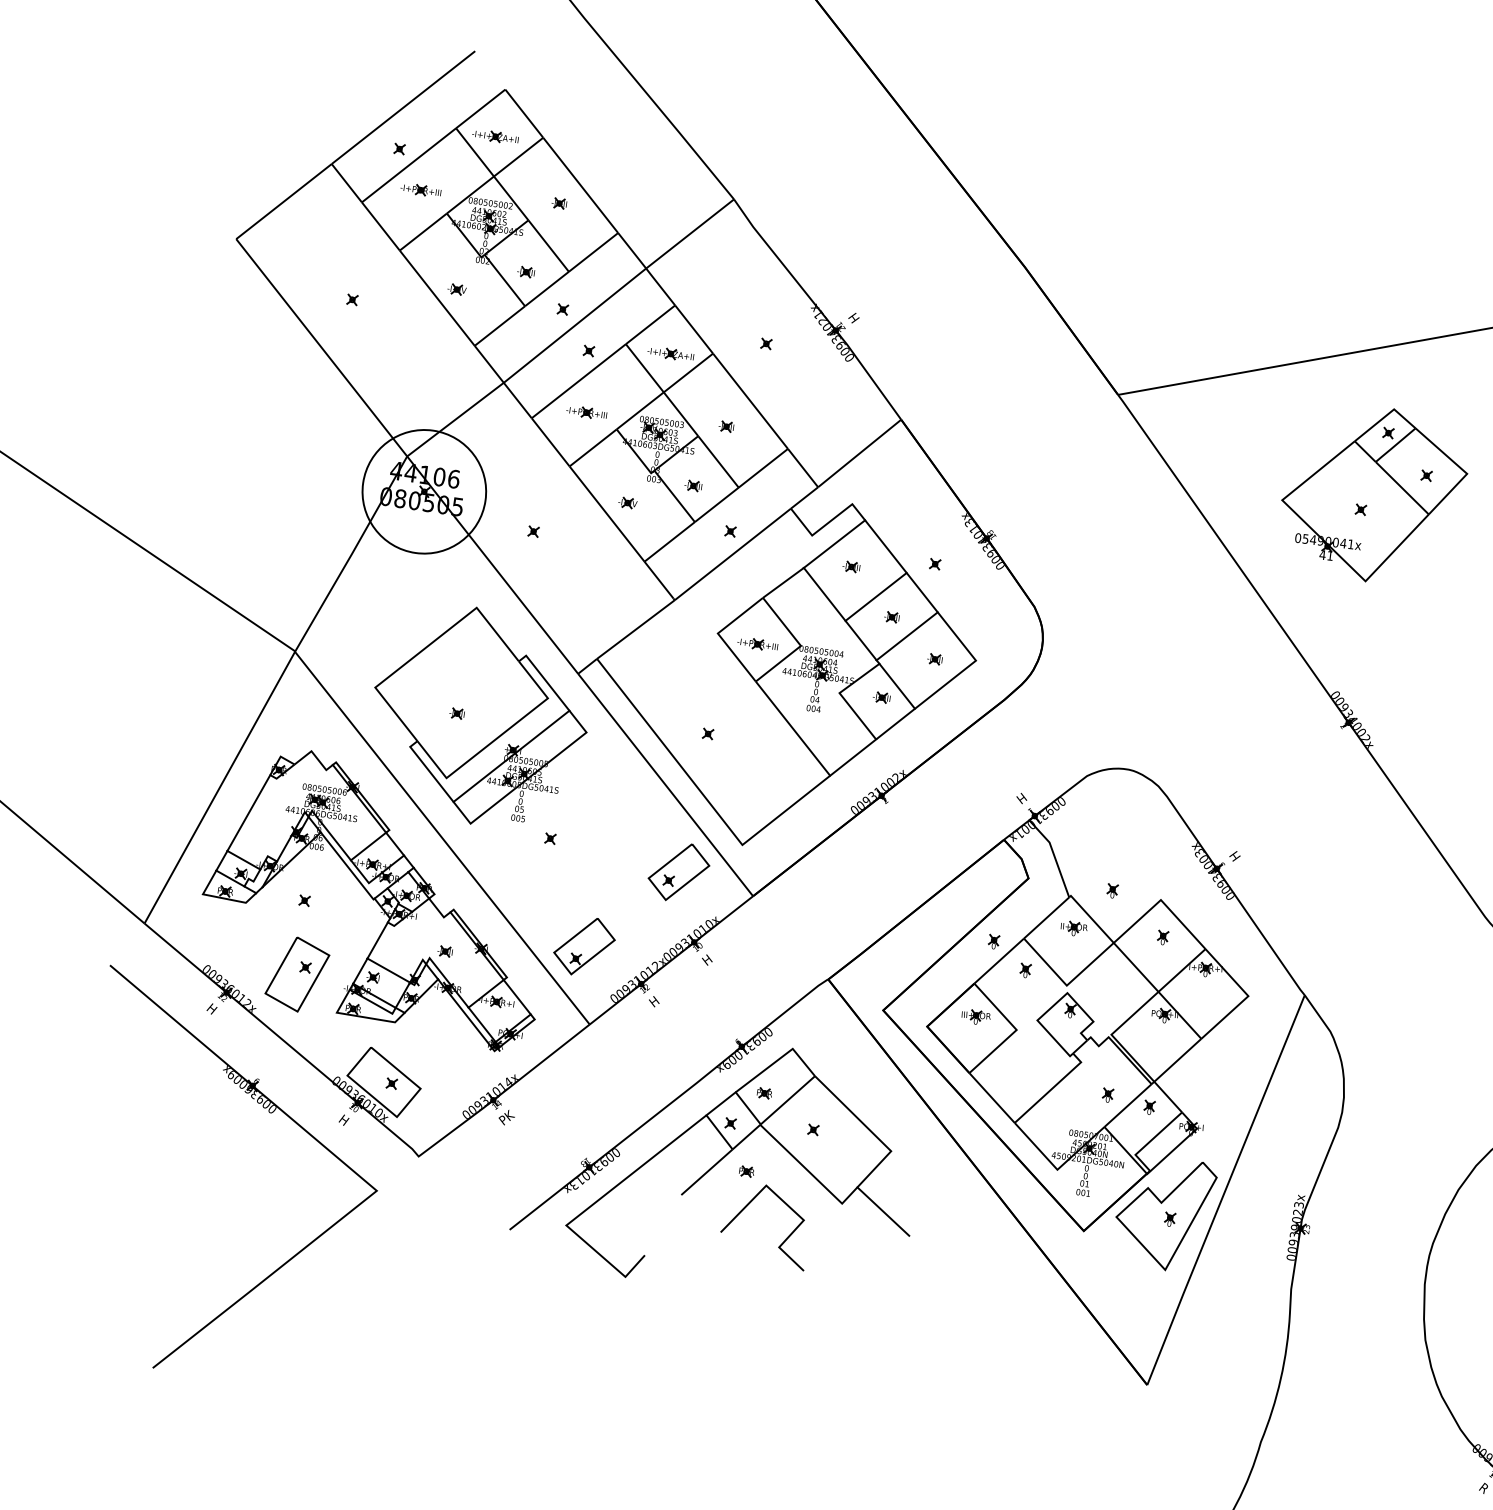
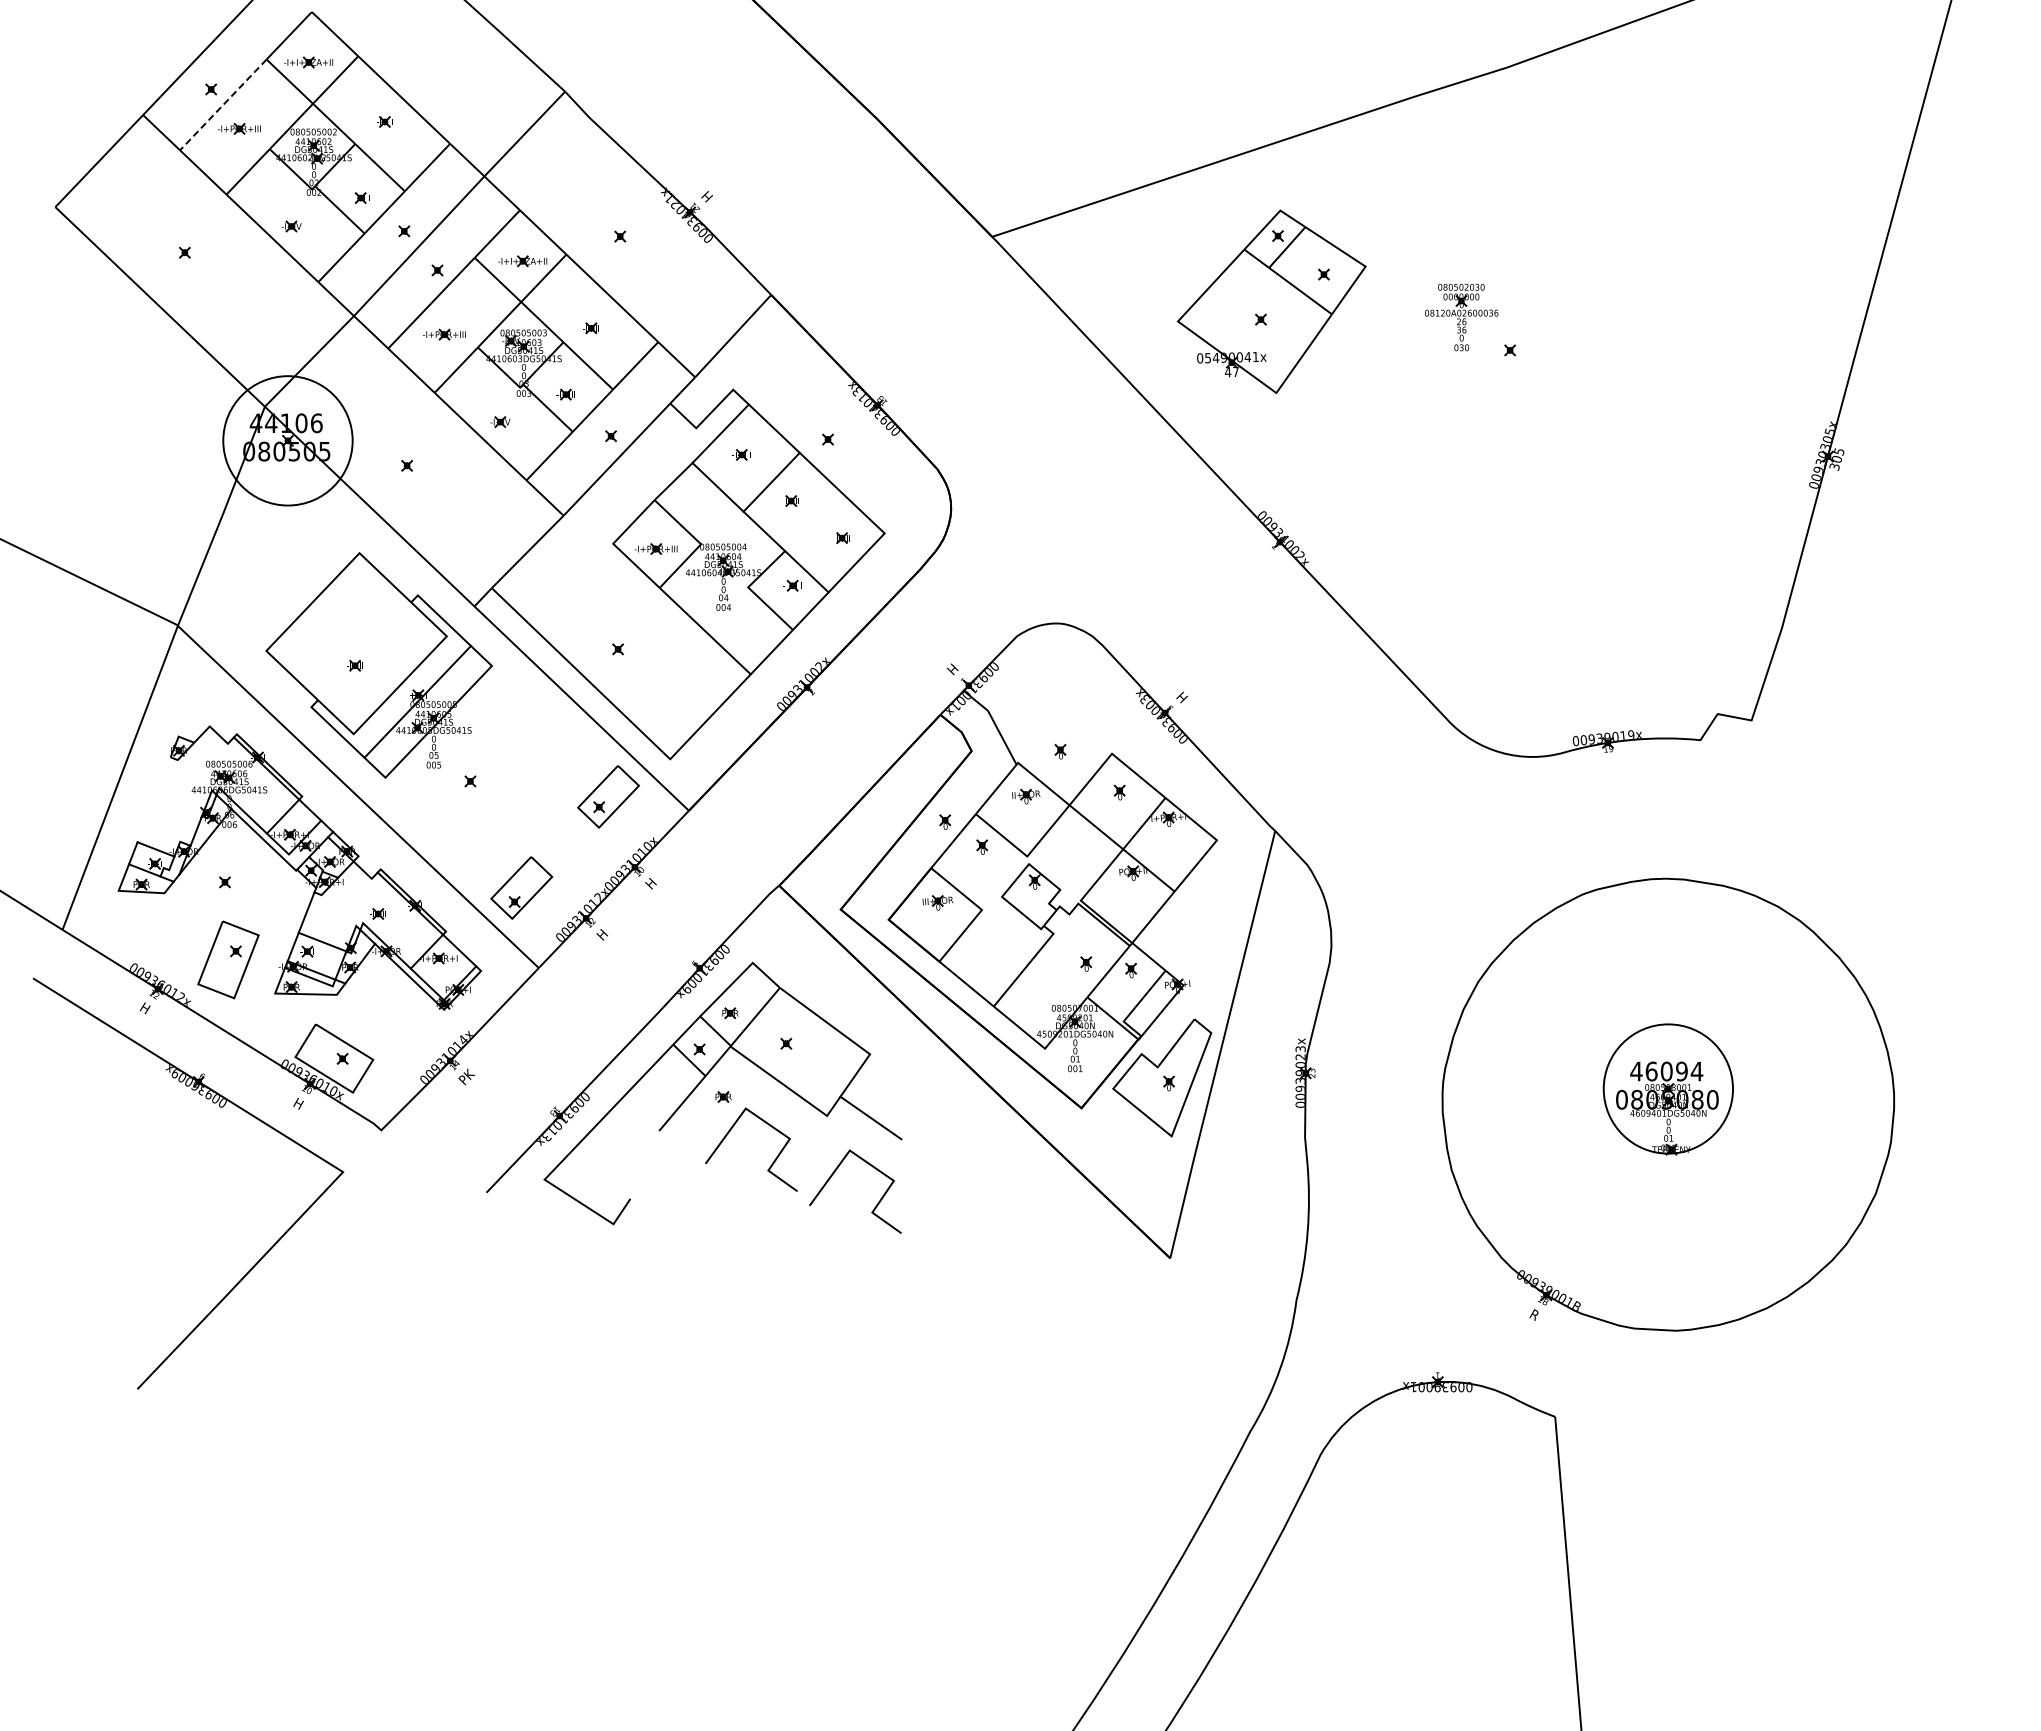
line: (409, 164) -> (223, 104), solid -> dashed
text: (1329, 555) -> (1235, 371), 41 -> 47
line: (906, 636) -> (809, 518), removed
line: (248, 812) -> (153, 799), removed
line: (876, 1294) -> (876, 1204), added

